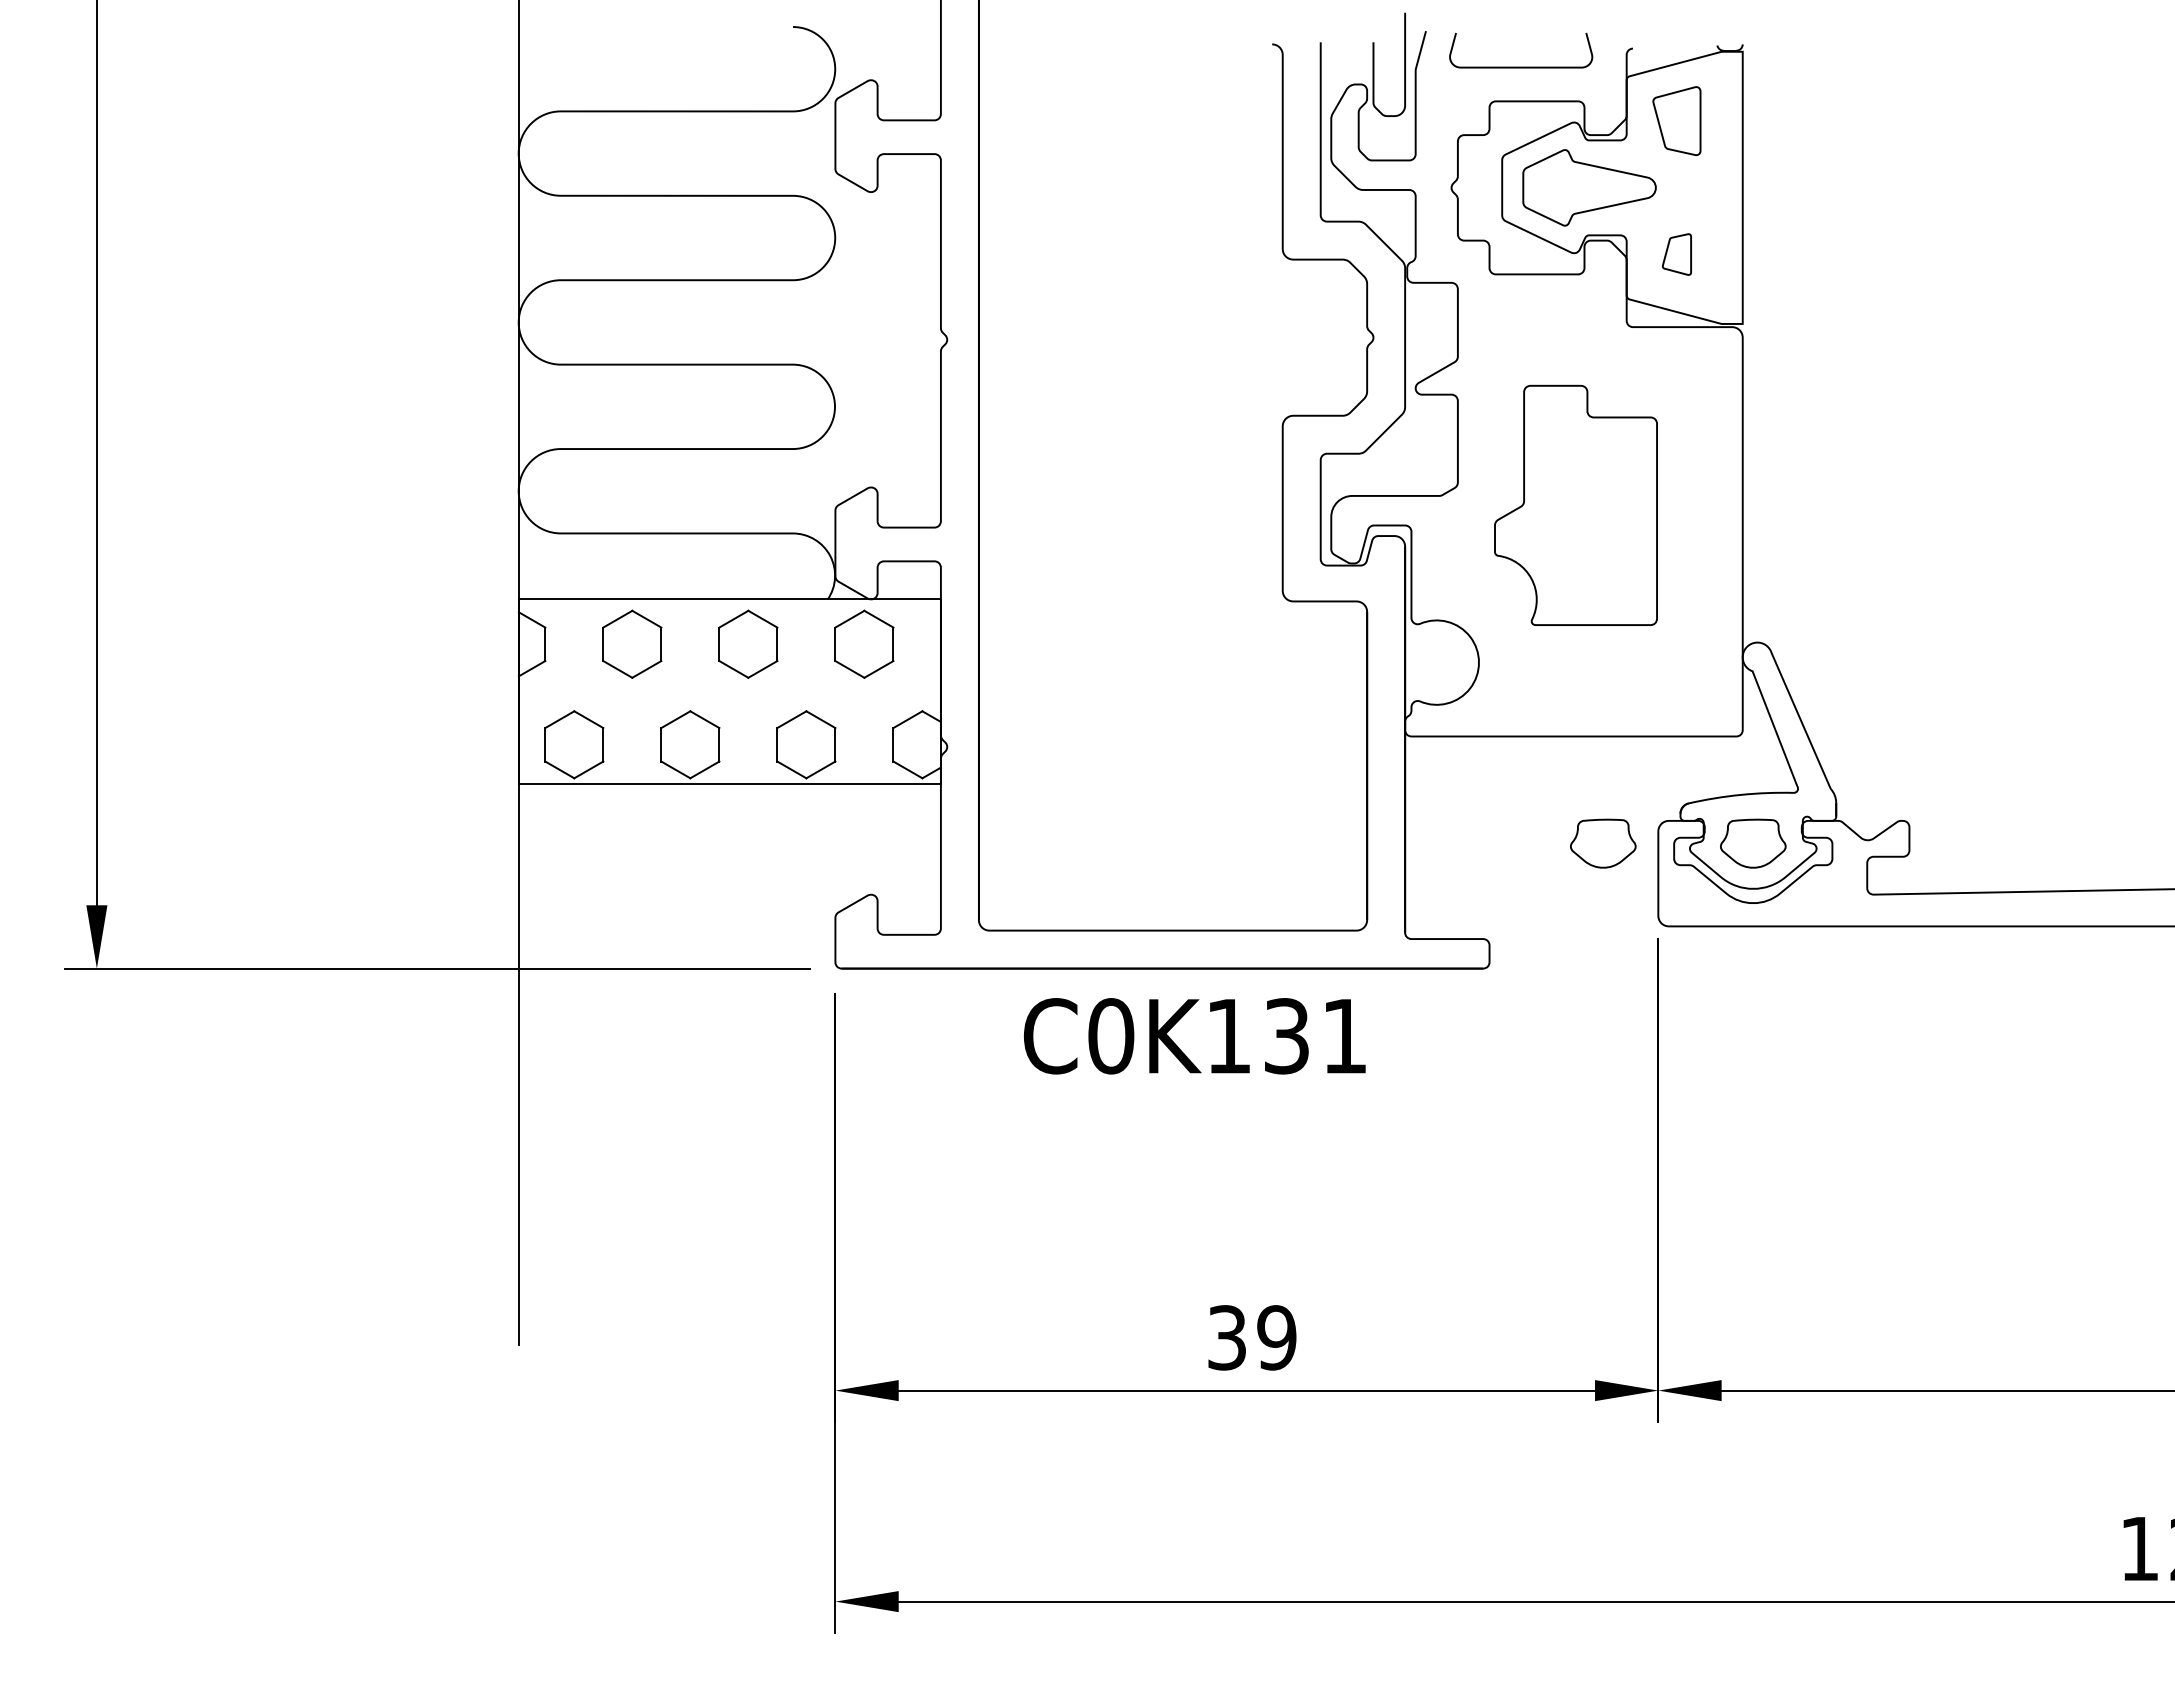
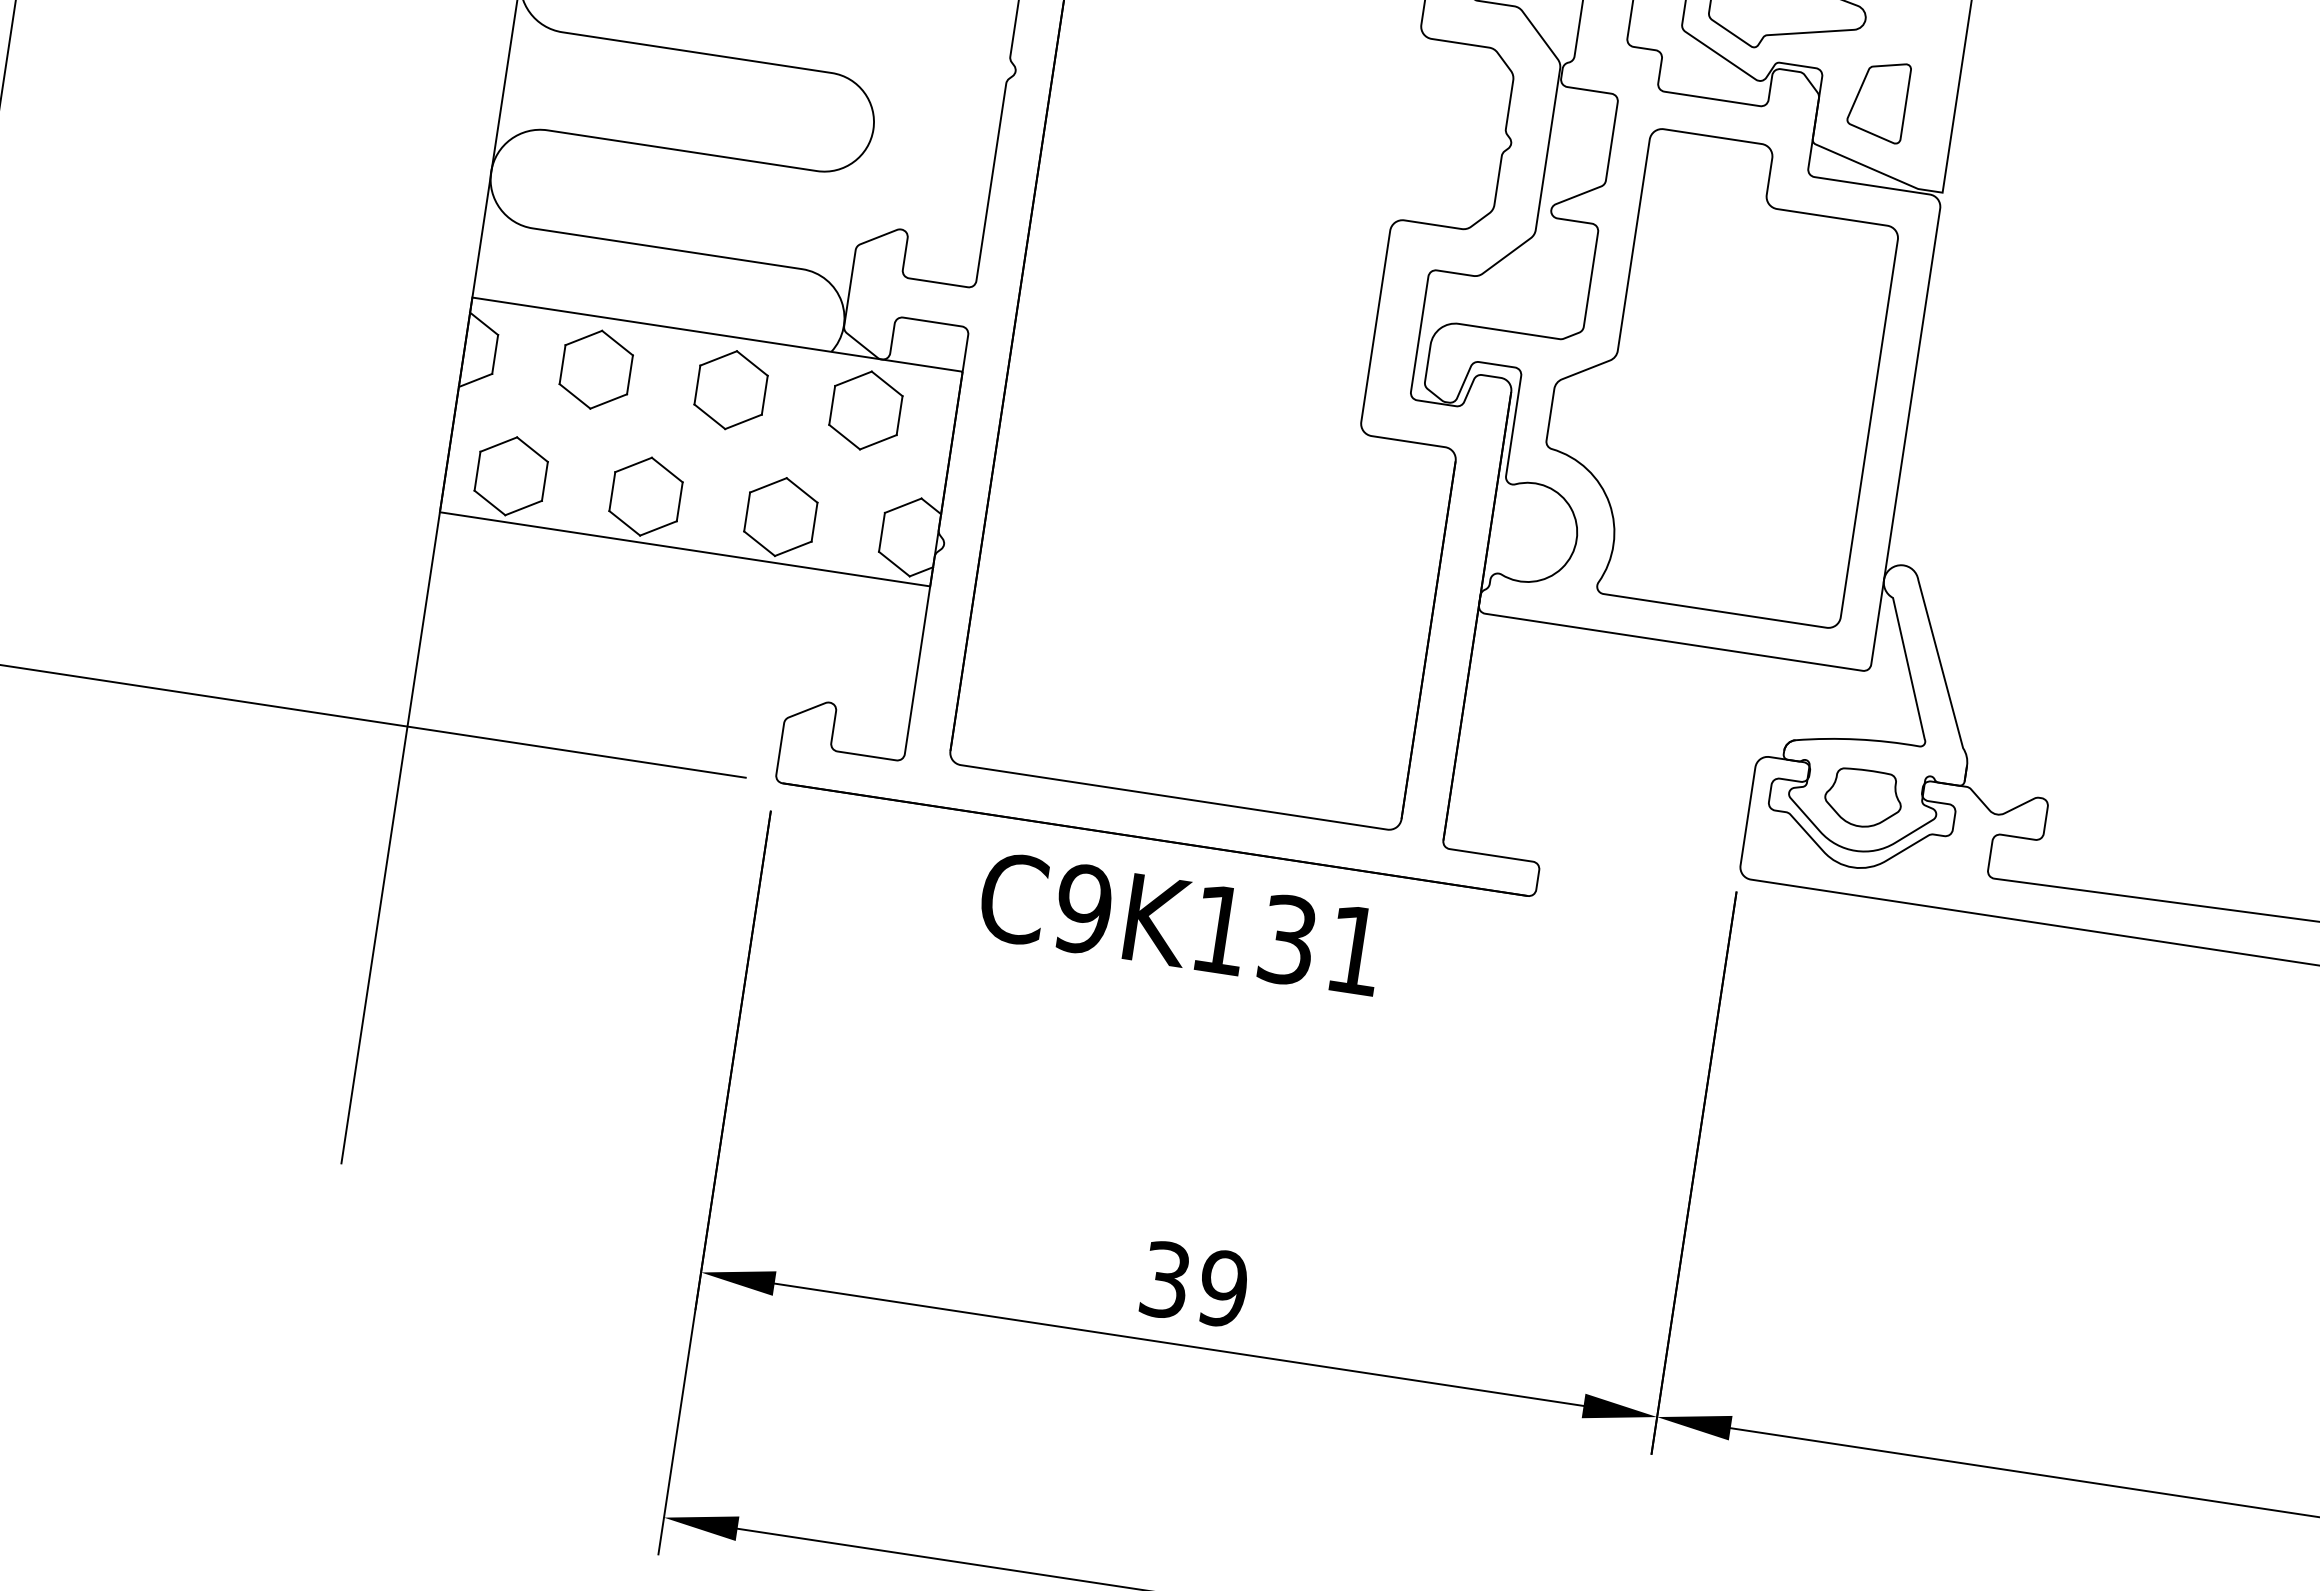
part: (1676, 254) -> (1877, 100), size x1.67
part: (1575, 505) -> (1716, 374), size x1.67
part: (1603, 843) -> (1689, 771), removed
text: (1111, 1036) -> (1084, 909), C0K131 -> C9K131

